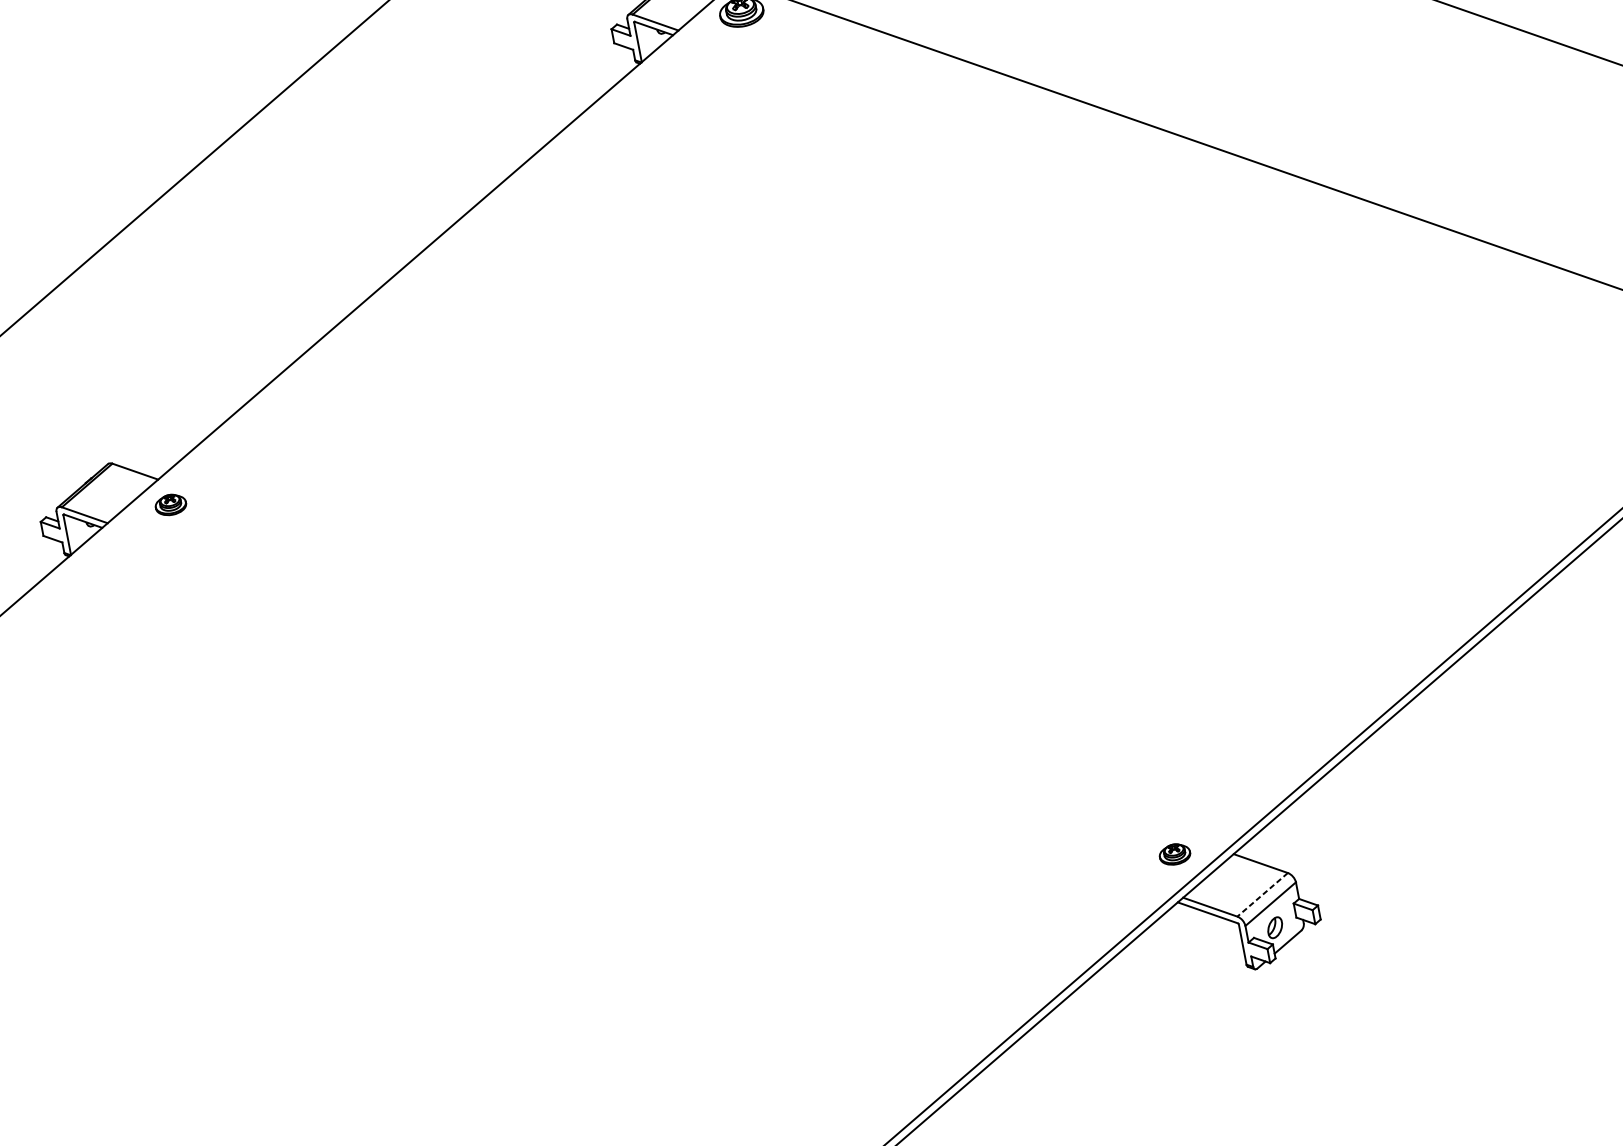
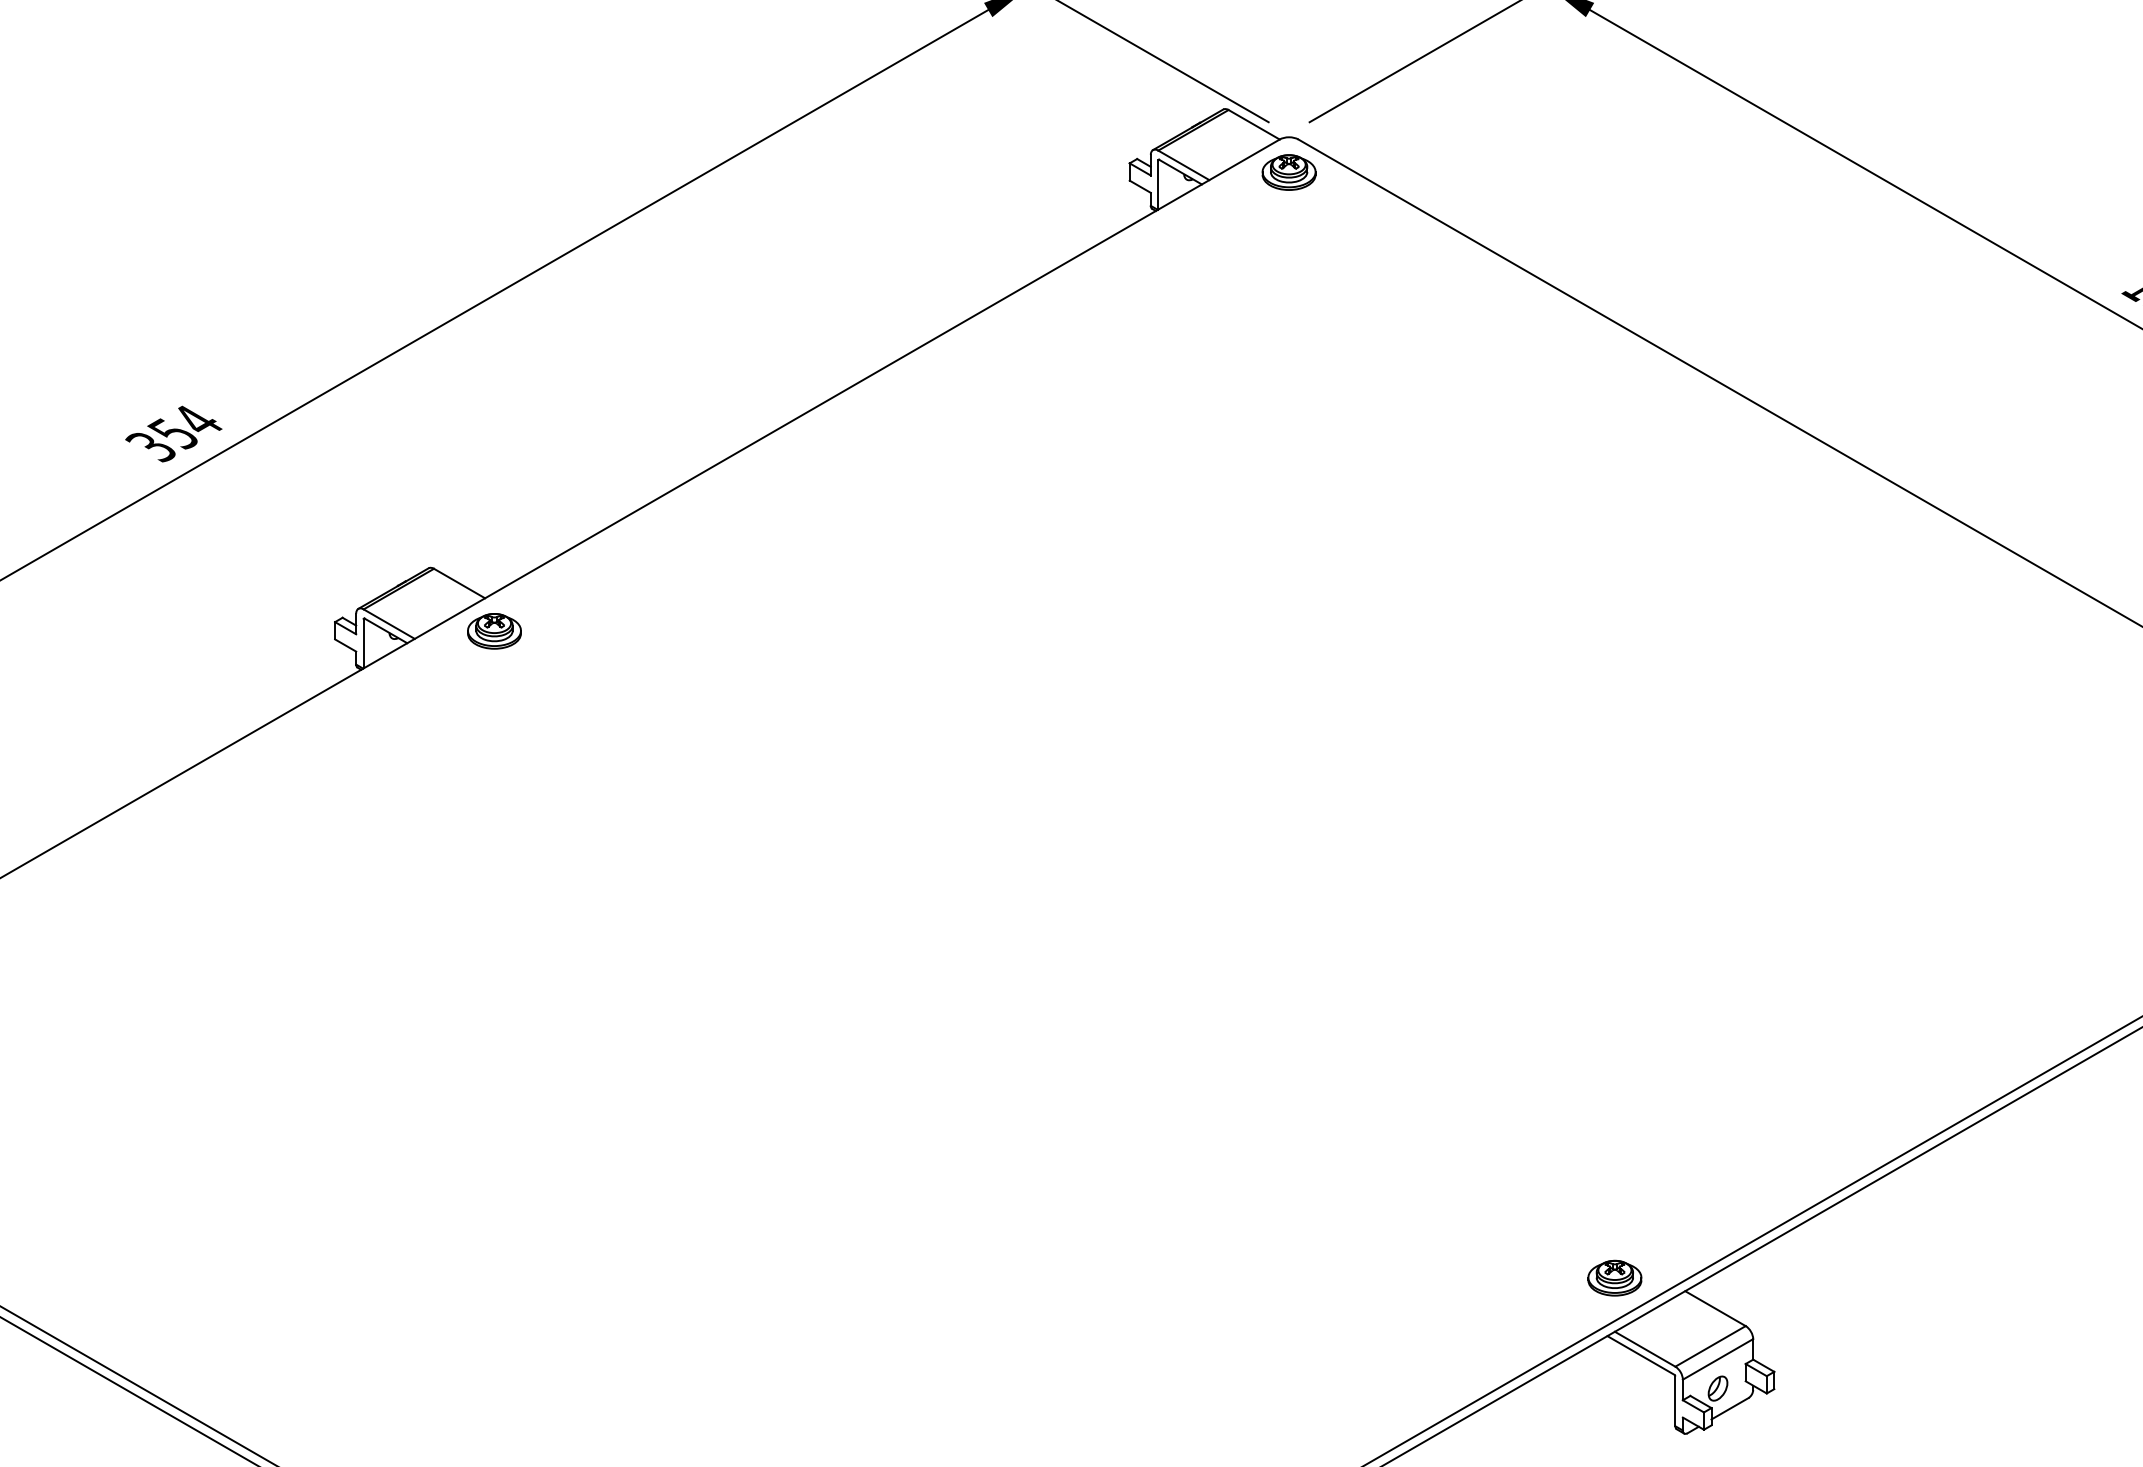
part: (170, 504) -> (494, 631), size x1.43
part: (1174, 853) -> (1614, 1277), size x1.43
line: (1262, 894) -> (1710, 1346), dashed -> solid

